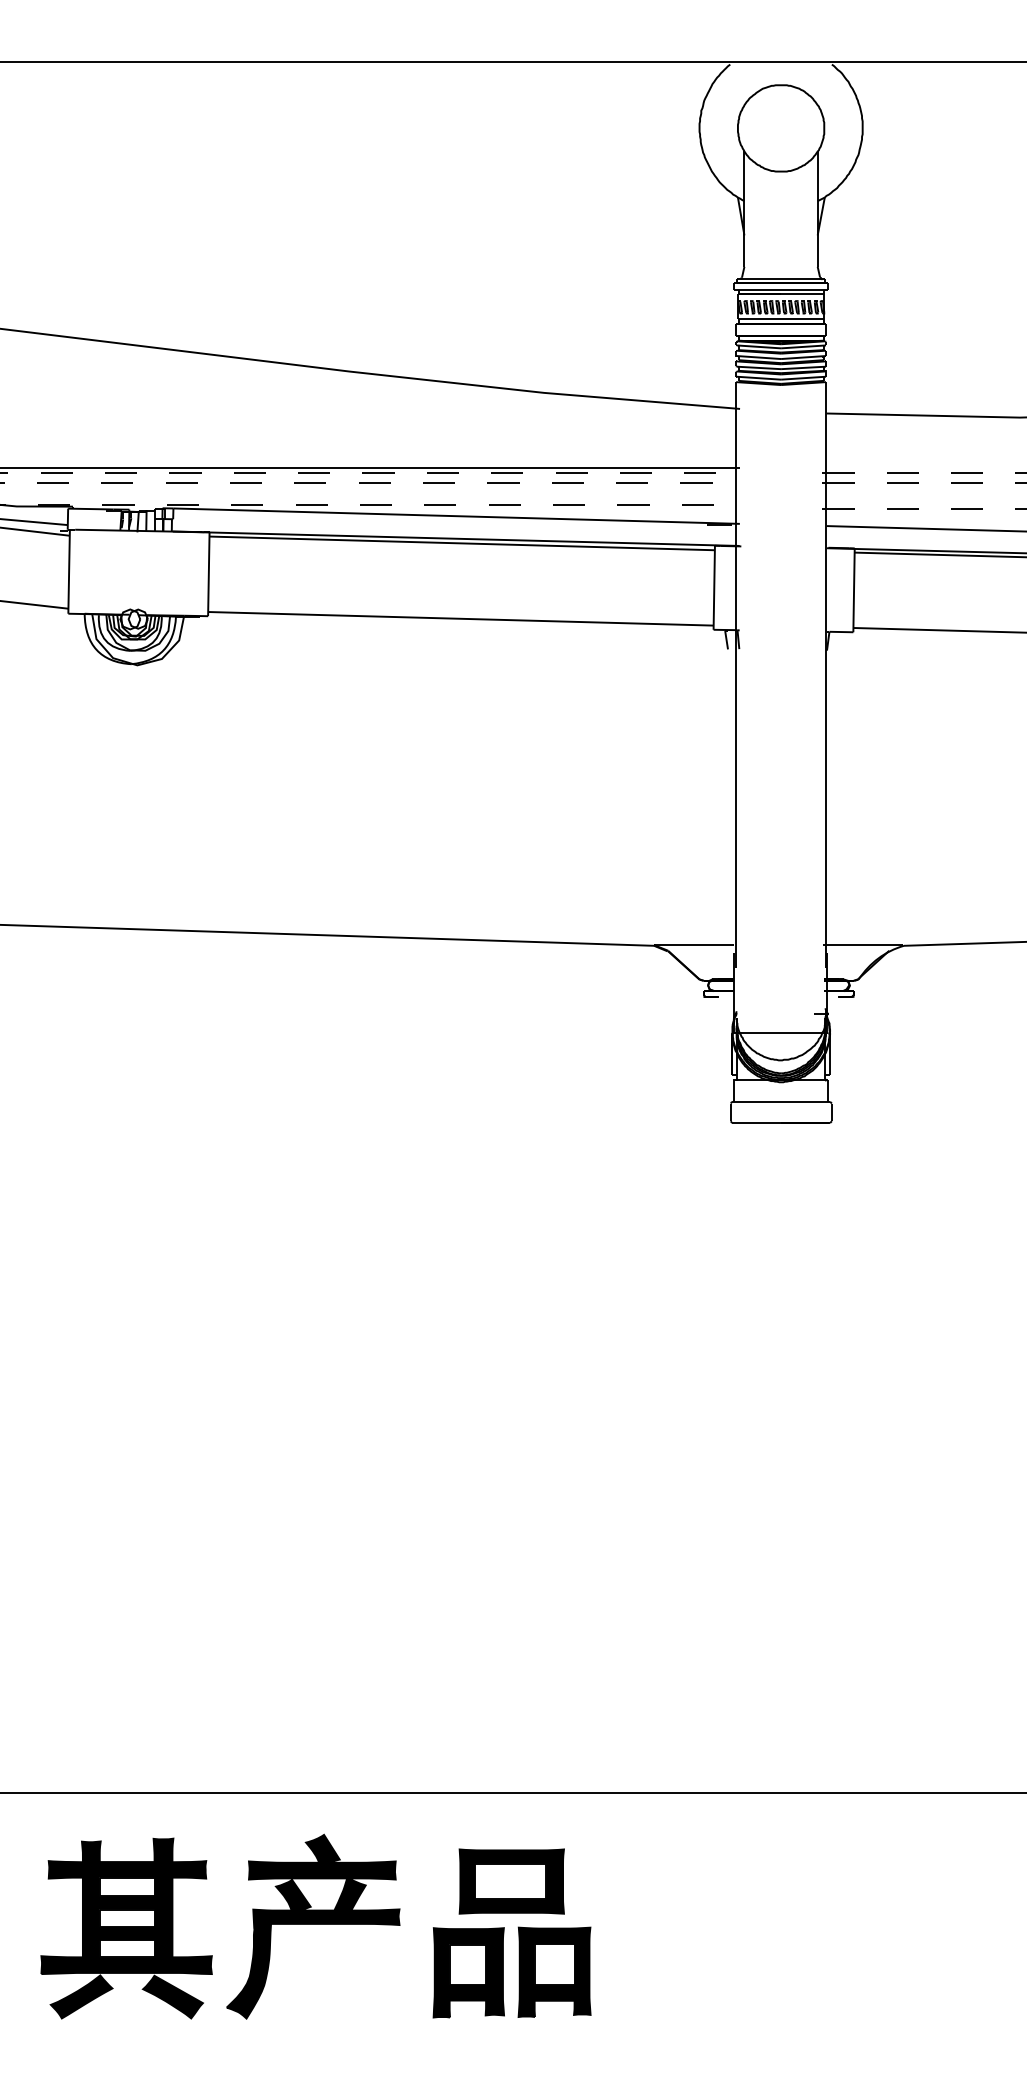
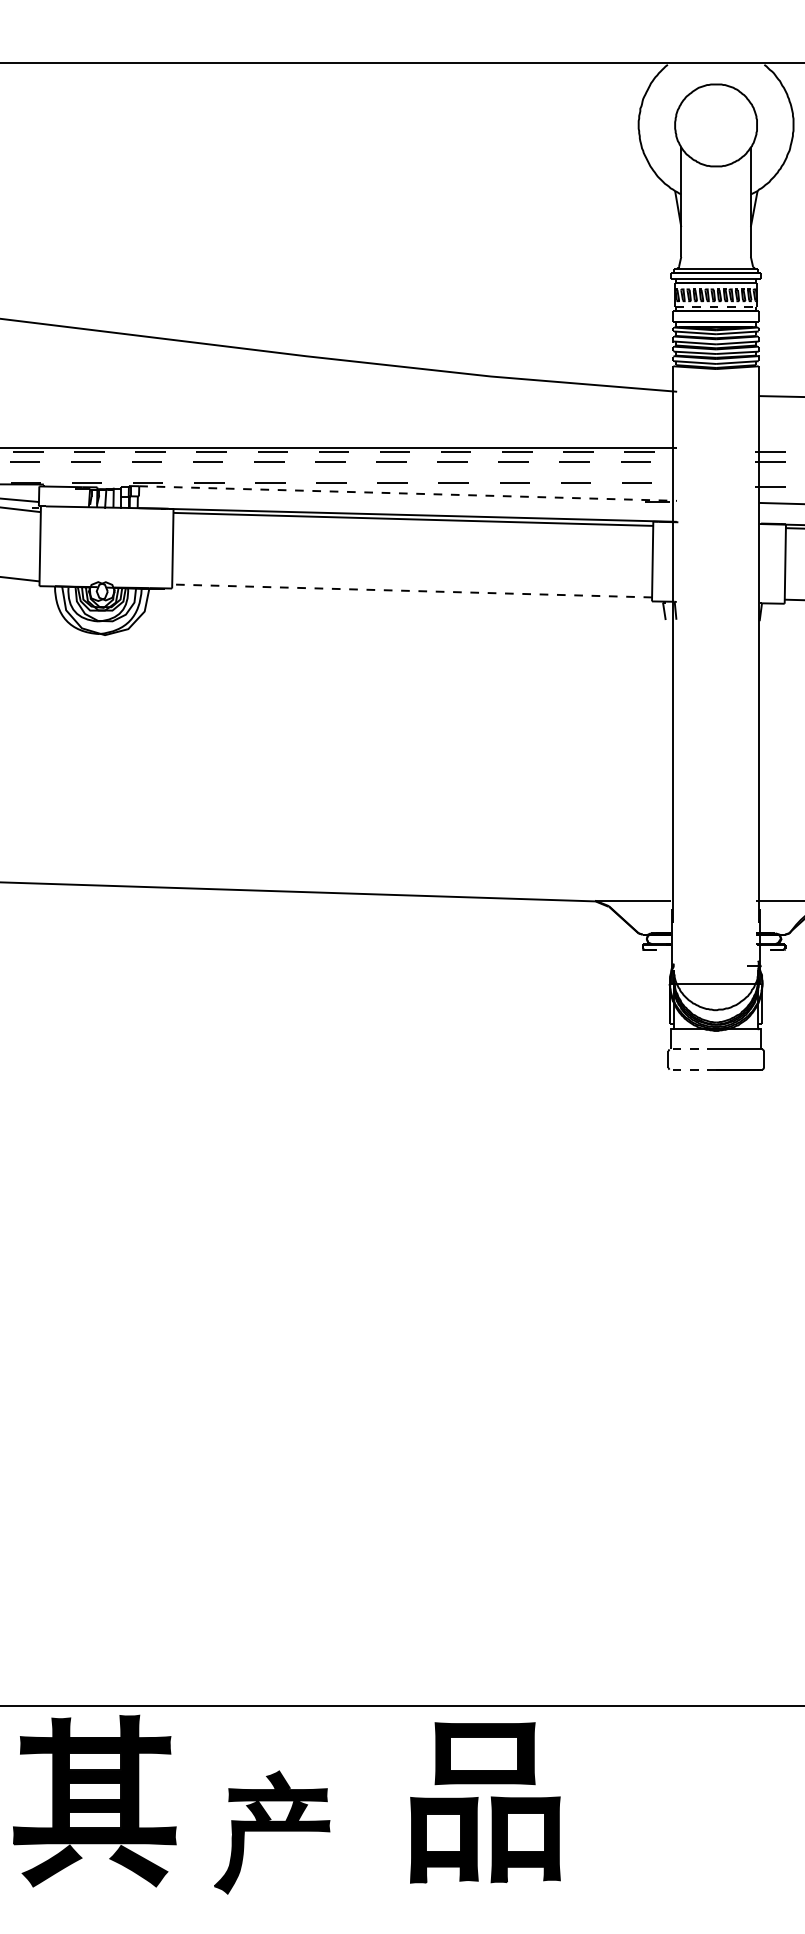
line: (781, 319) -> (716, 306), solid -> dashed
line: (457, 516) -> (408, 493), solid -> dashed
line: (461, 618) -> (412, 590), solid -> dashed
line: (756, 1101) -> (692, 1049), solid -> dashed
line: (756, 1123) -> (692, 1070), solid -> dashed
part: (313, 1926) -> (272, 1832), size x0.7
part: (126, 1928) -> (94, 1801), moved
part: (504, 1933) -> (478, 1802), moved

